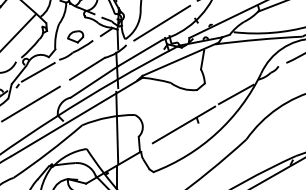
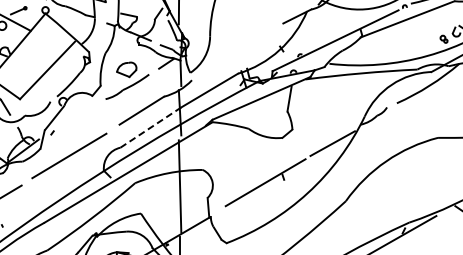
line: (162, 23) -> (237, 52), removed
line: (38, 72) -> (78, 115), removed
line: (94, 81) -> (150, 127), solid -> dashed

